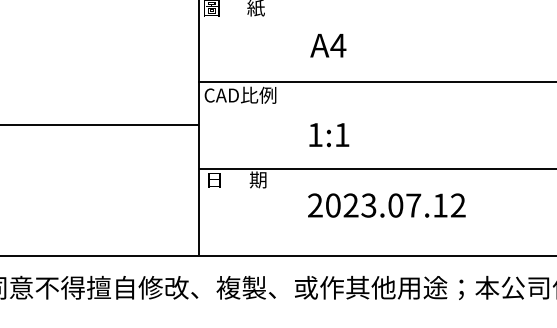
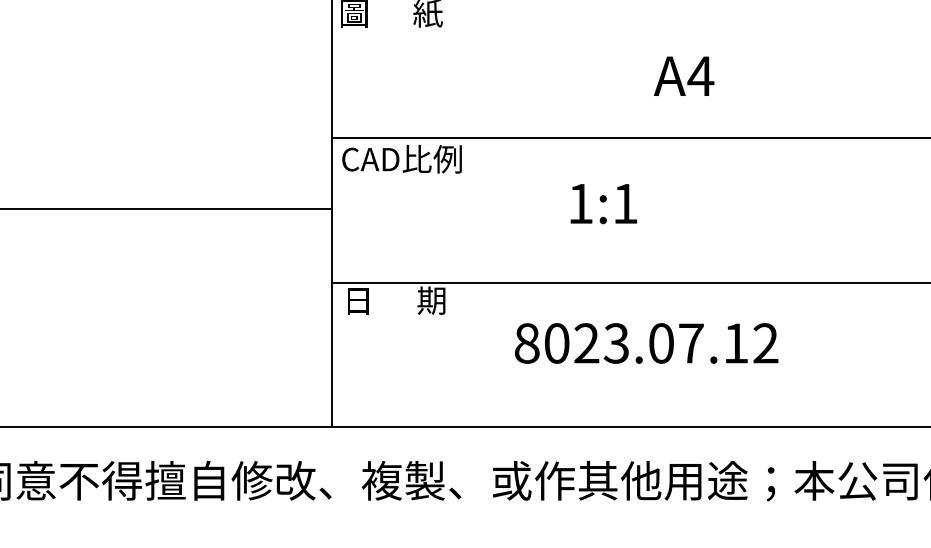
text: (328, 45) -> (684, 75), moved
text: (329, 135) -> (604, 204), moved
text: (315, 205) -> (527, 343), 2023.07.12 -> 8023.07.12

